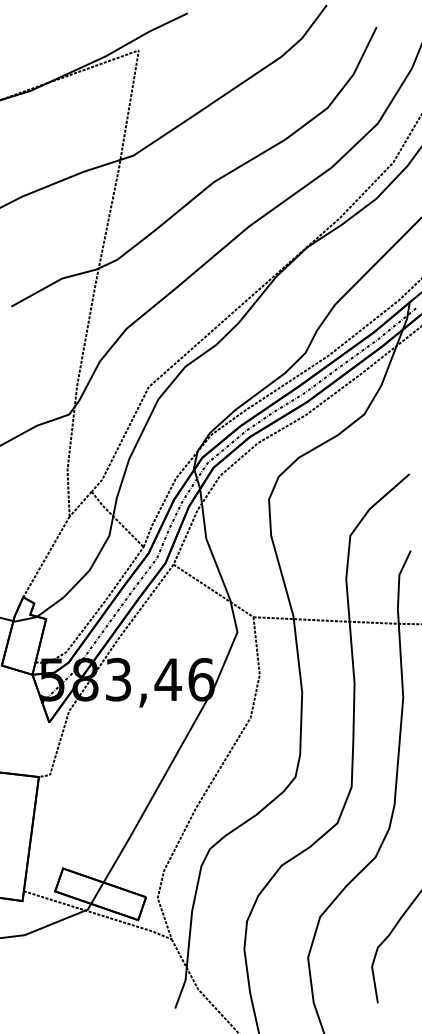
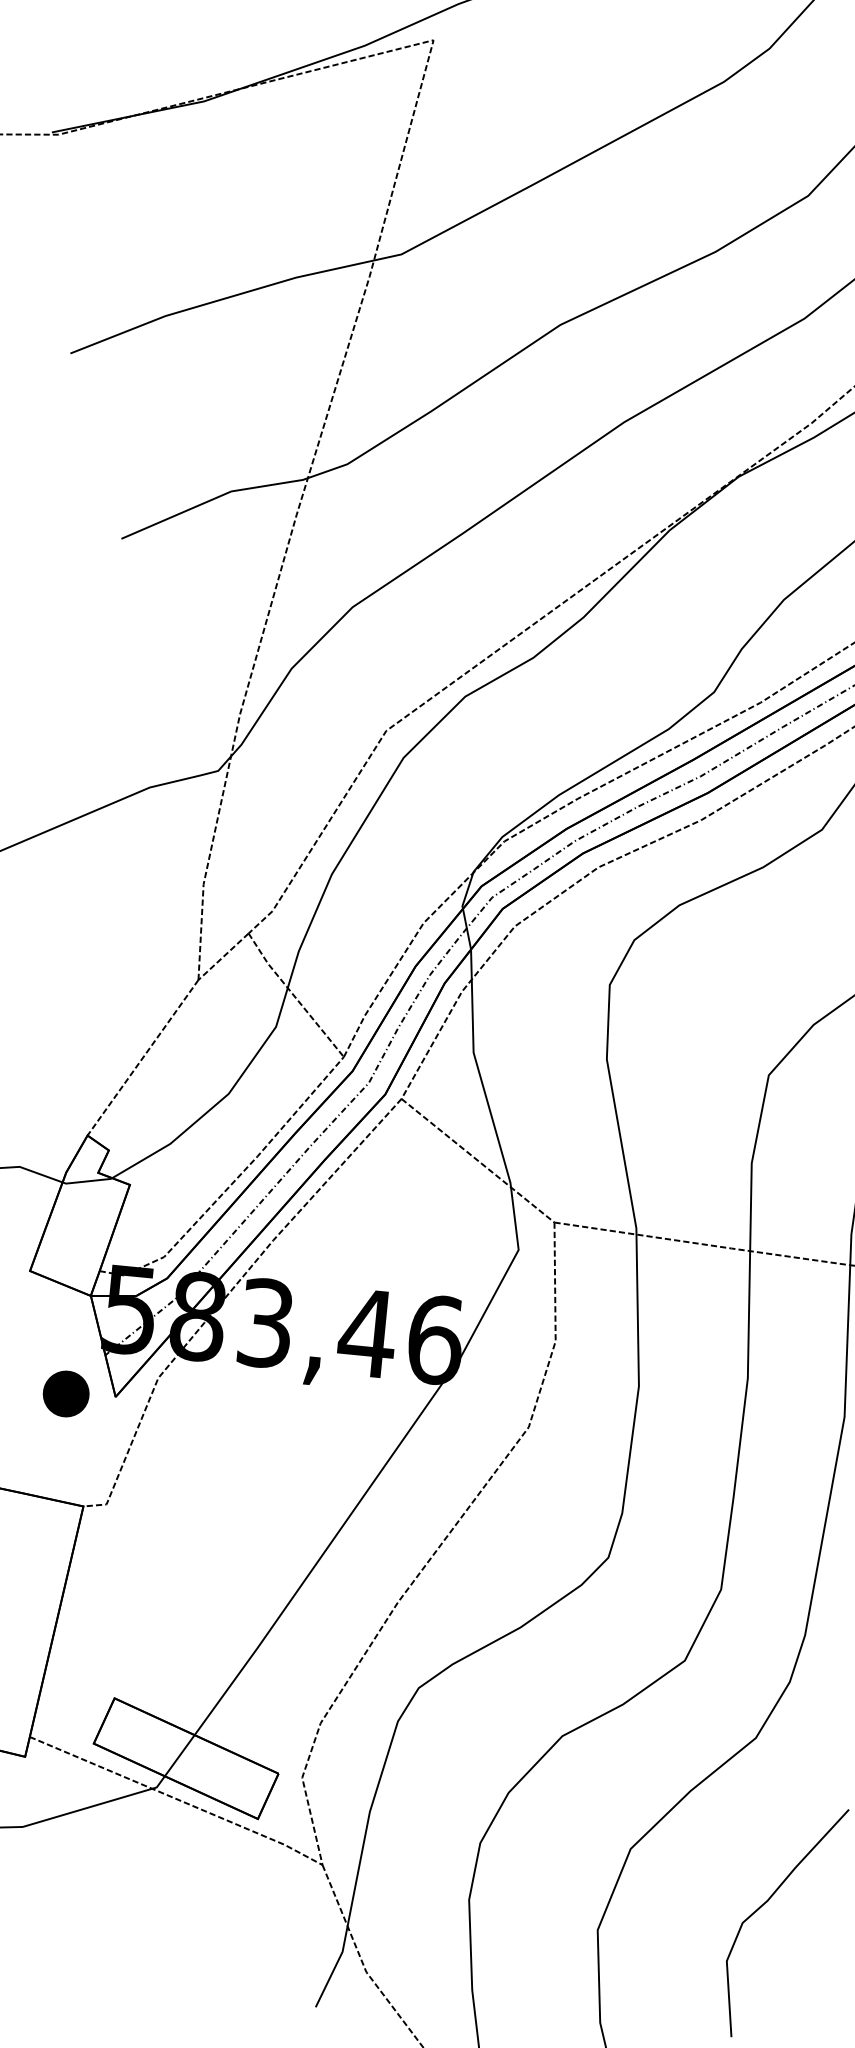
part: (24, 723) -> (64, 1393), added

